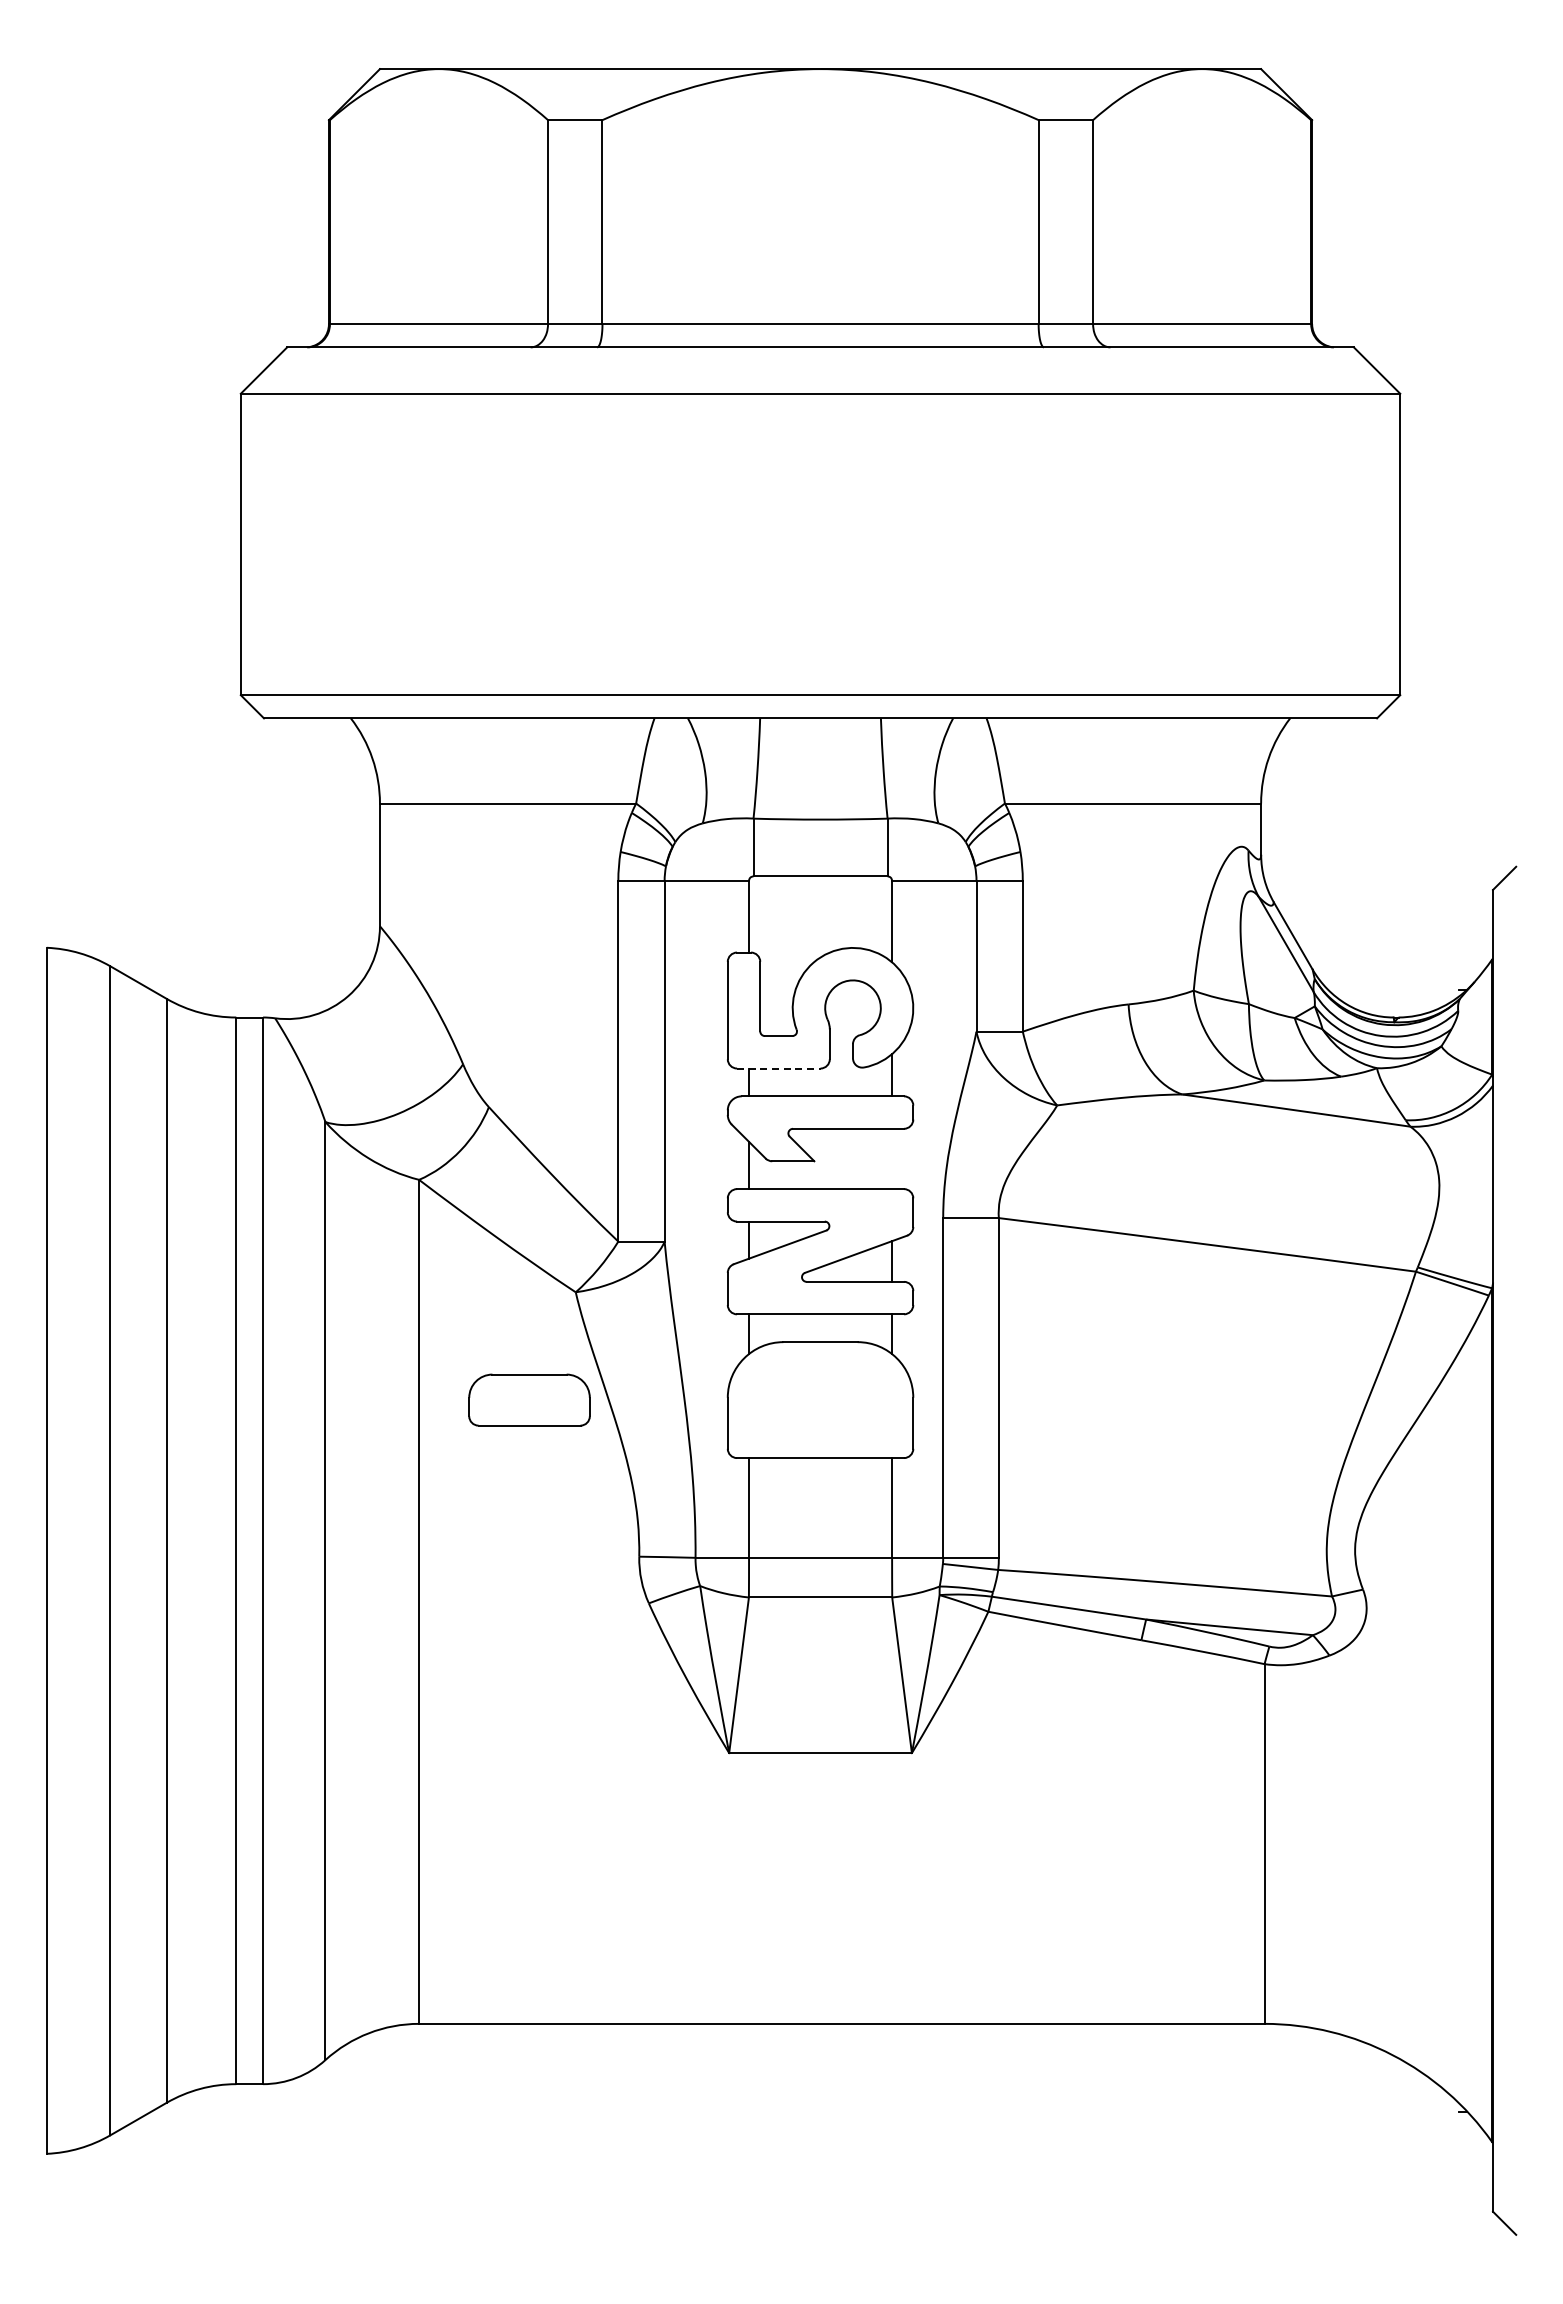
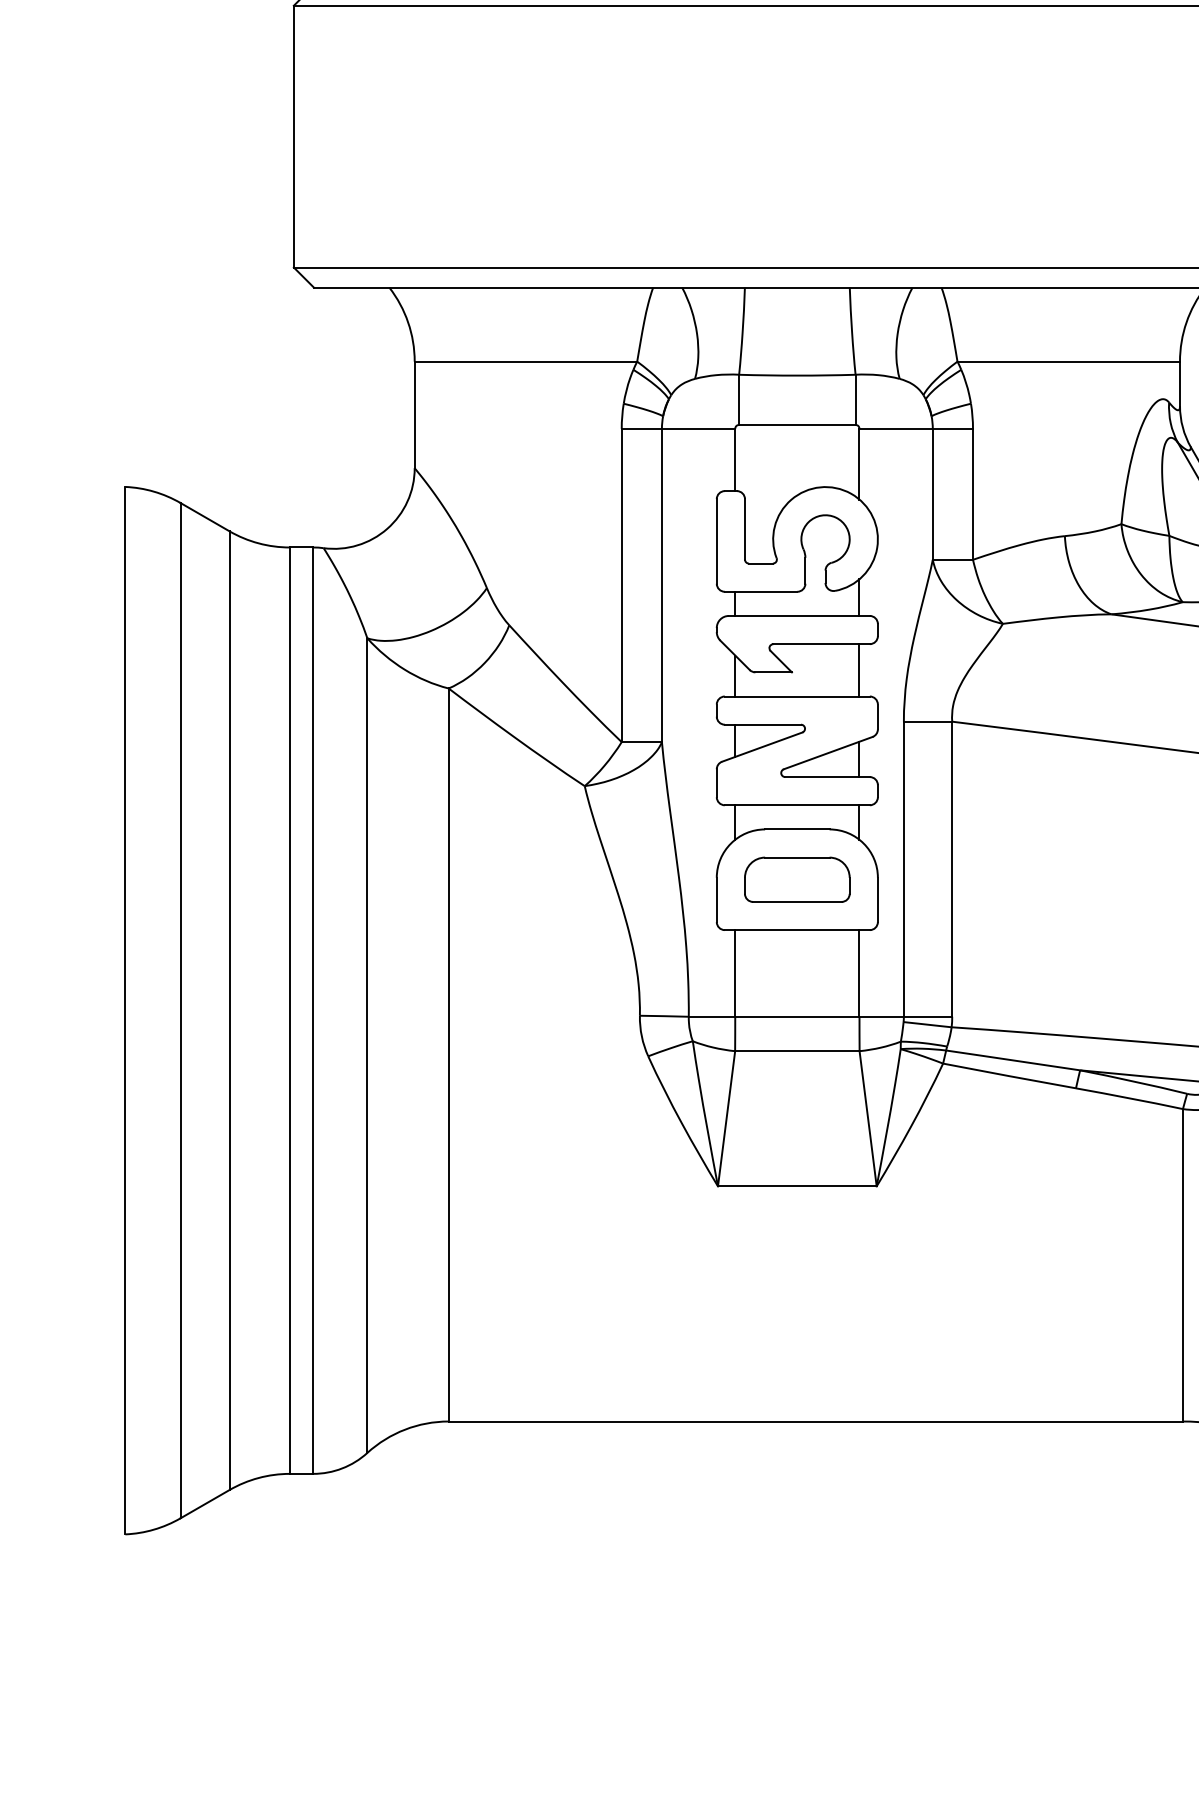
line: (778, 1068) -> (760, 591), dashed -> solid
line: (892, 1158) -> (859, 669), added
part: (529, 1399) -> (797, 879), moved

